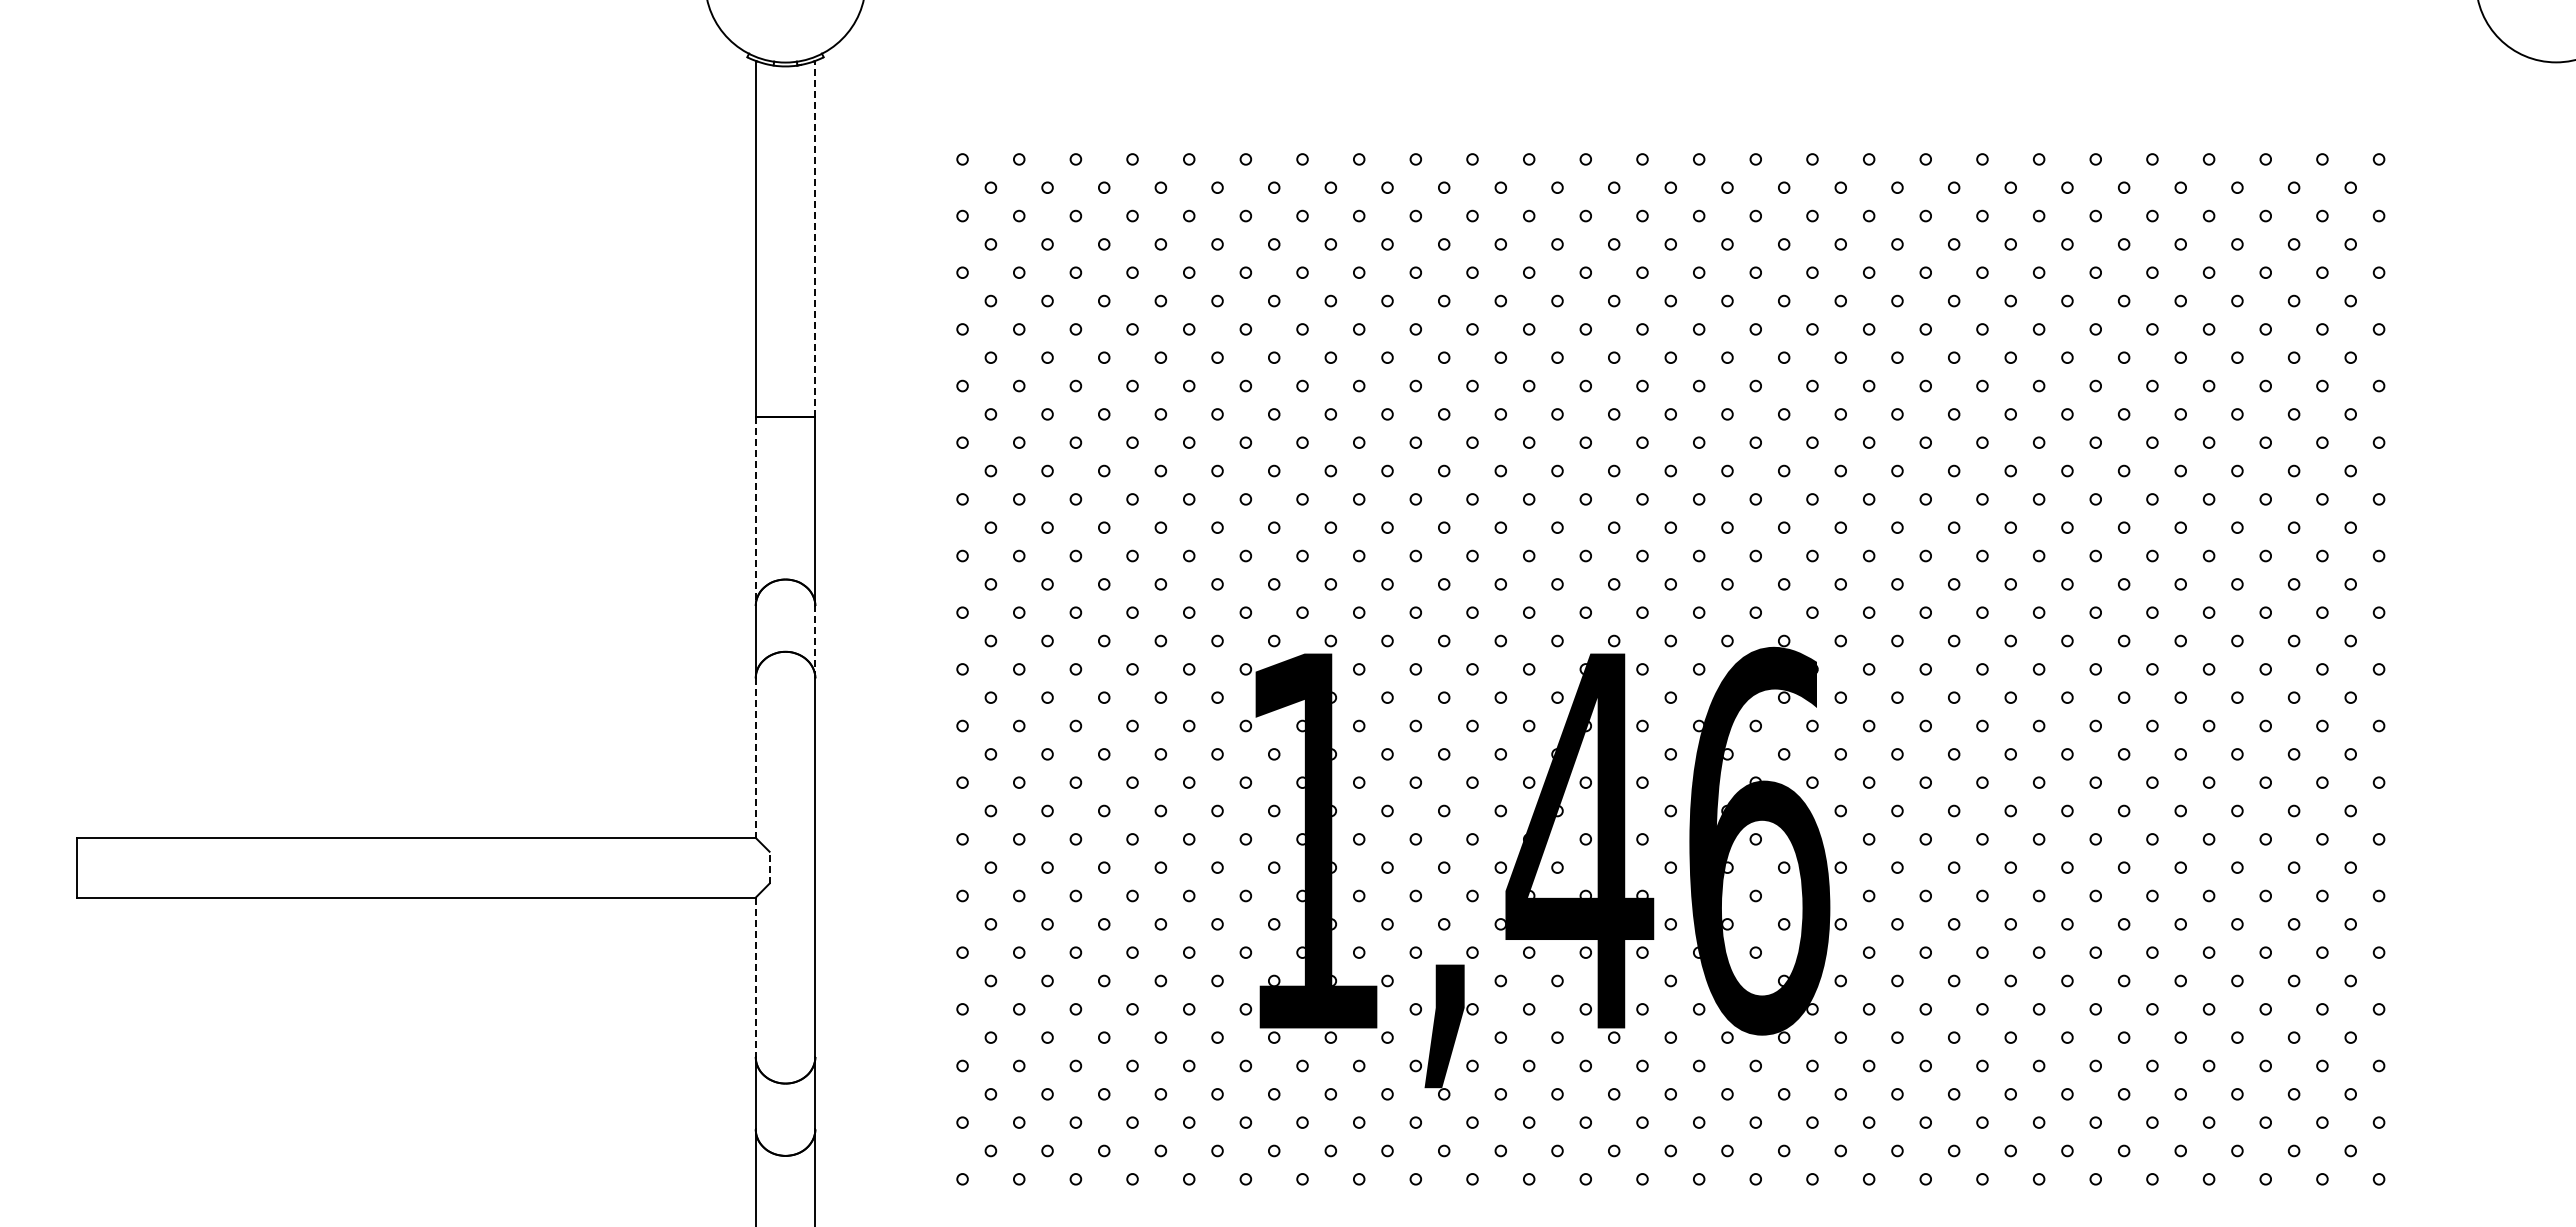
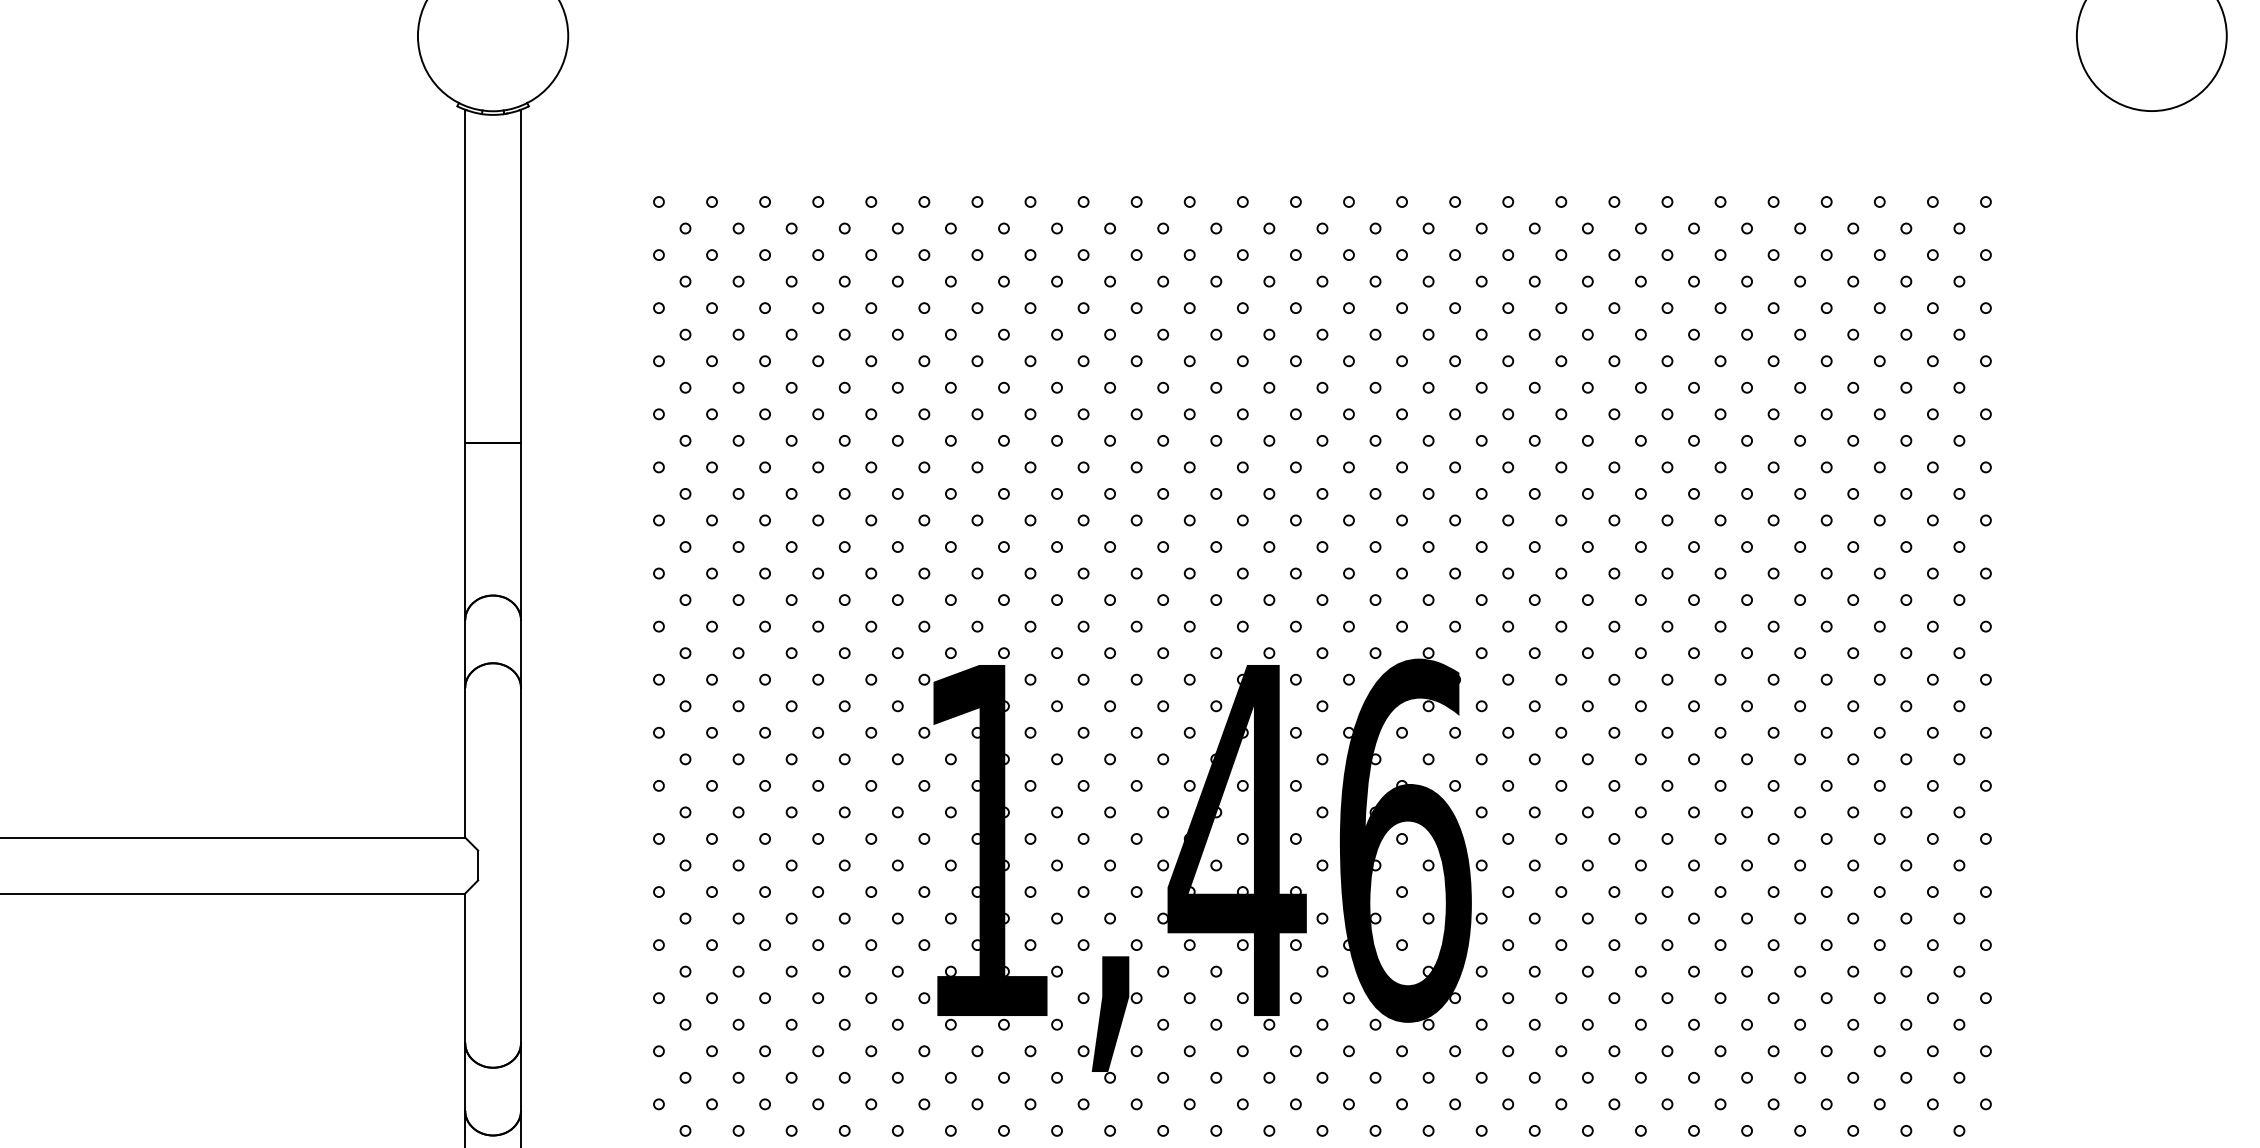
line: (815, 238) -> (521, 276), dashed -> solid
line: (755, 511) -> (464, 531), dashed -> solid
line: (815, 641) -> (521, 653), dashed -> solid
line: (755, 758) -> (464, 763), dashed -> solid
line: (769, 867) -> (478, 865), dashed -> solid
line: (755, 977) -> (464, 968), dashed -> solid

